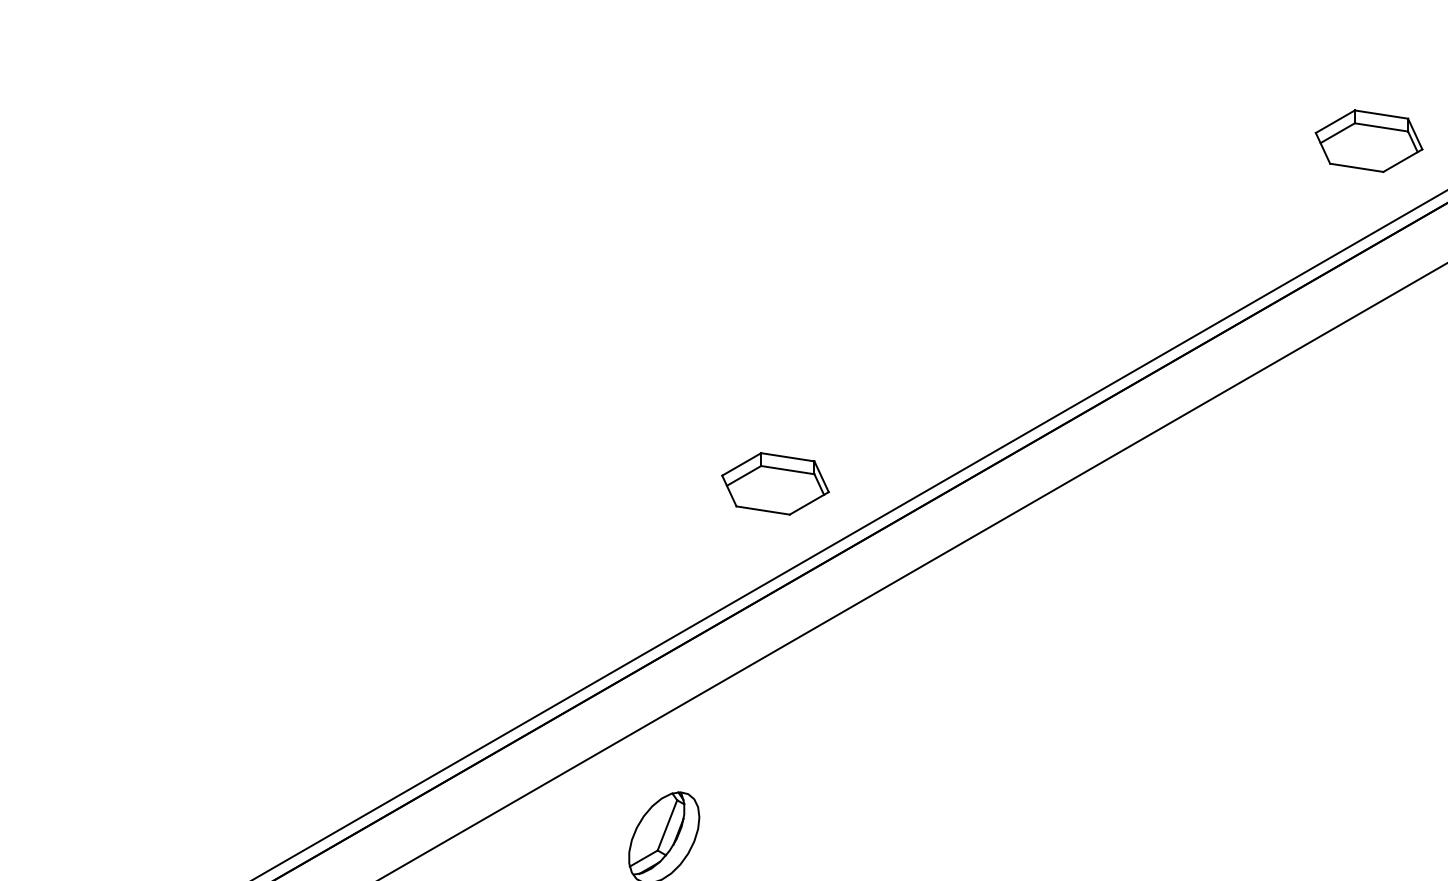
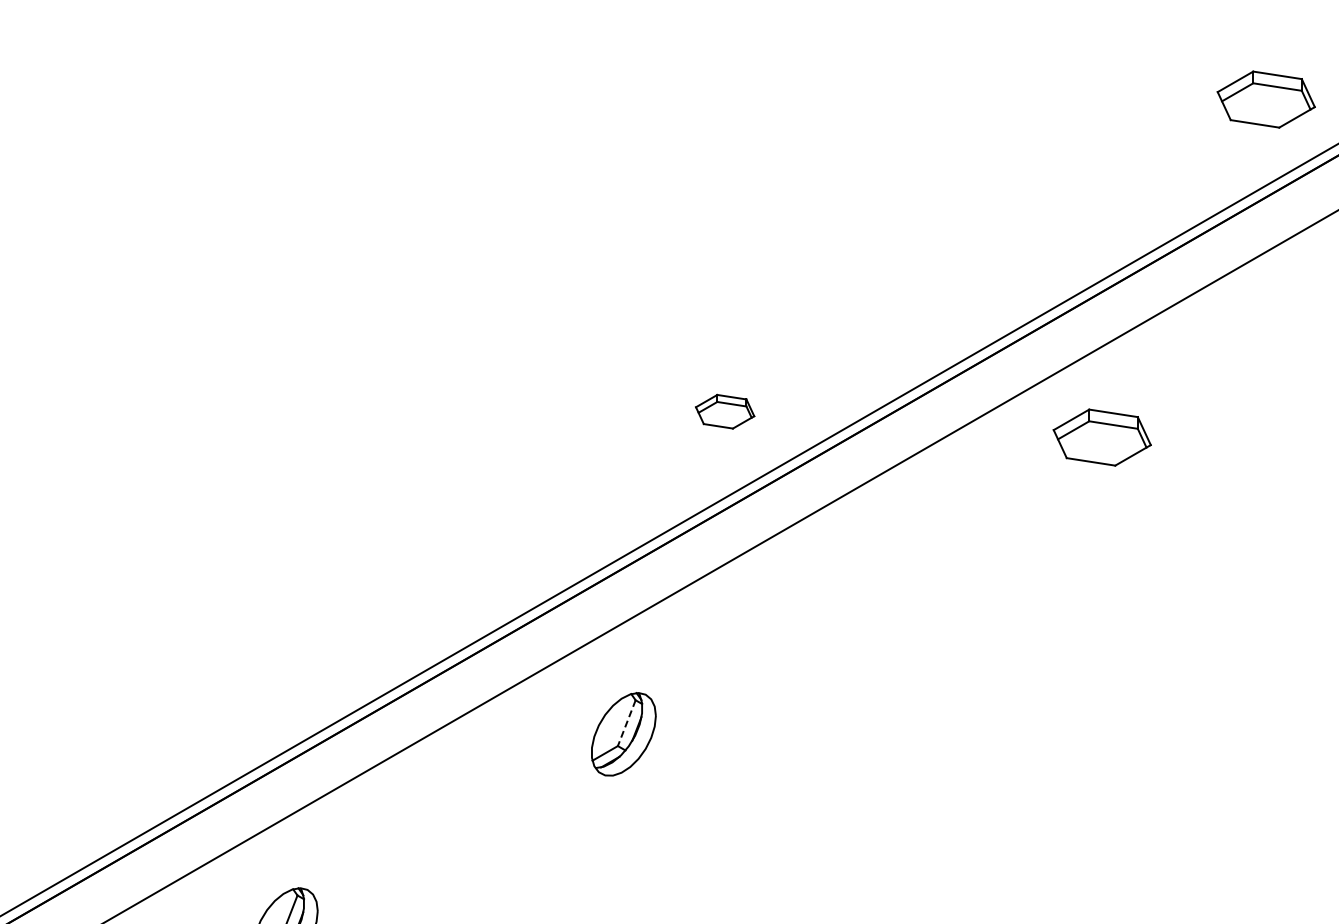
part: (774, 483) -> (724, 411), size x0.6
part: (1188, 511) -> (1101, 437), added
line: (667, 825) -> (626, 723), solid -> dashed

